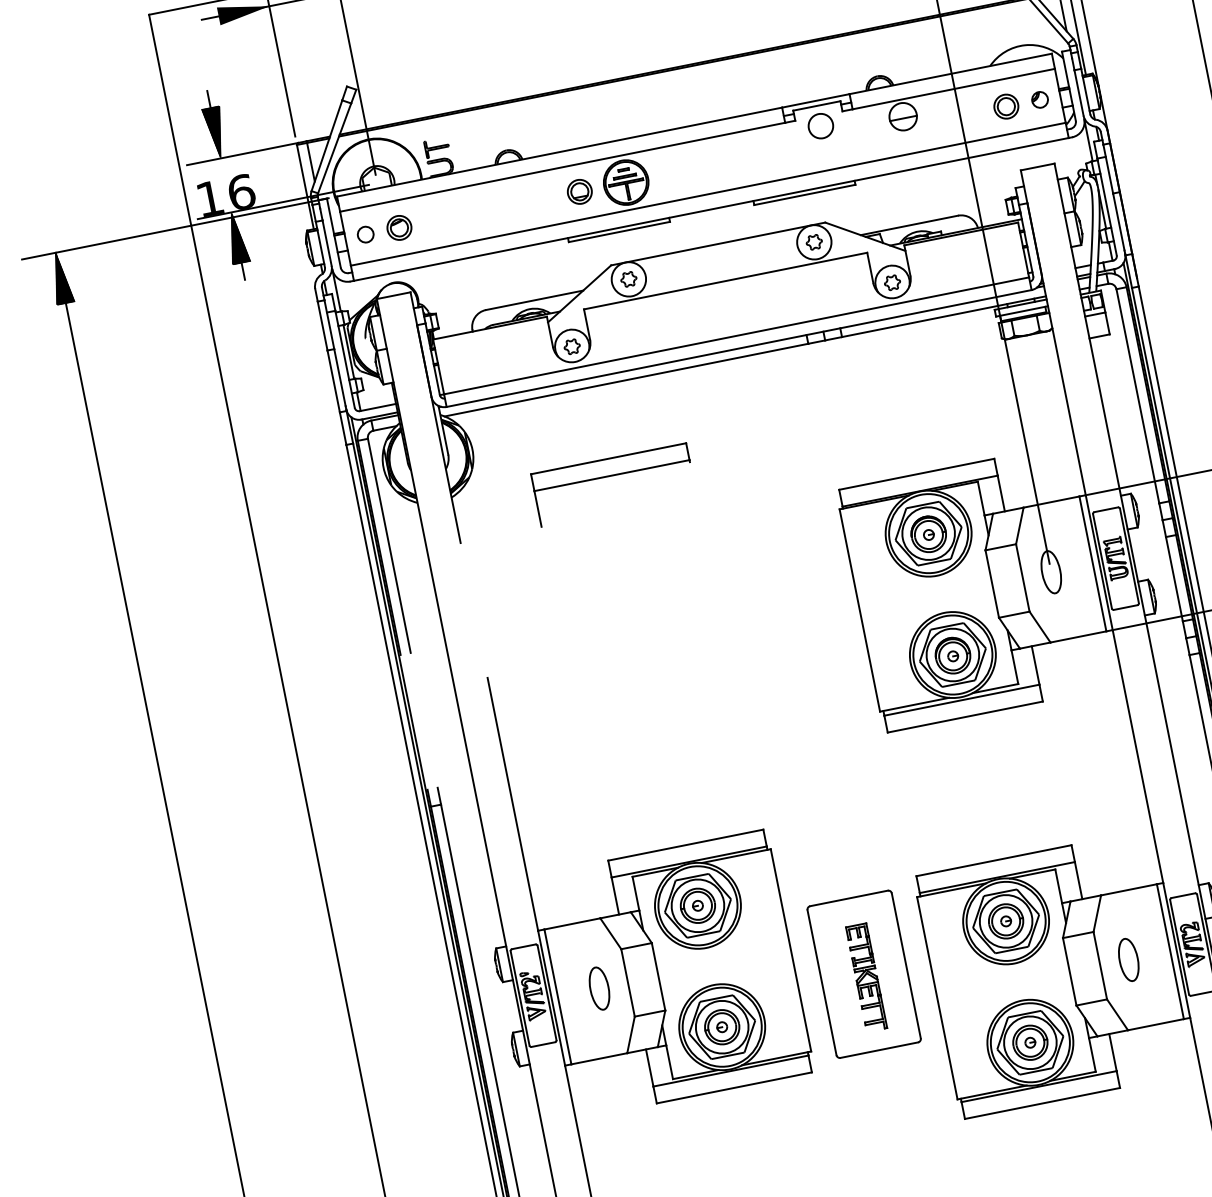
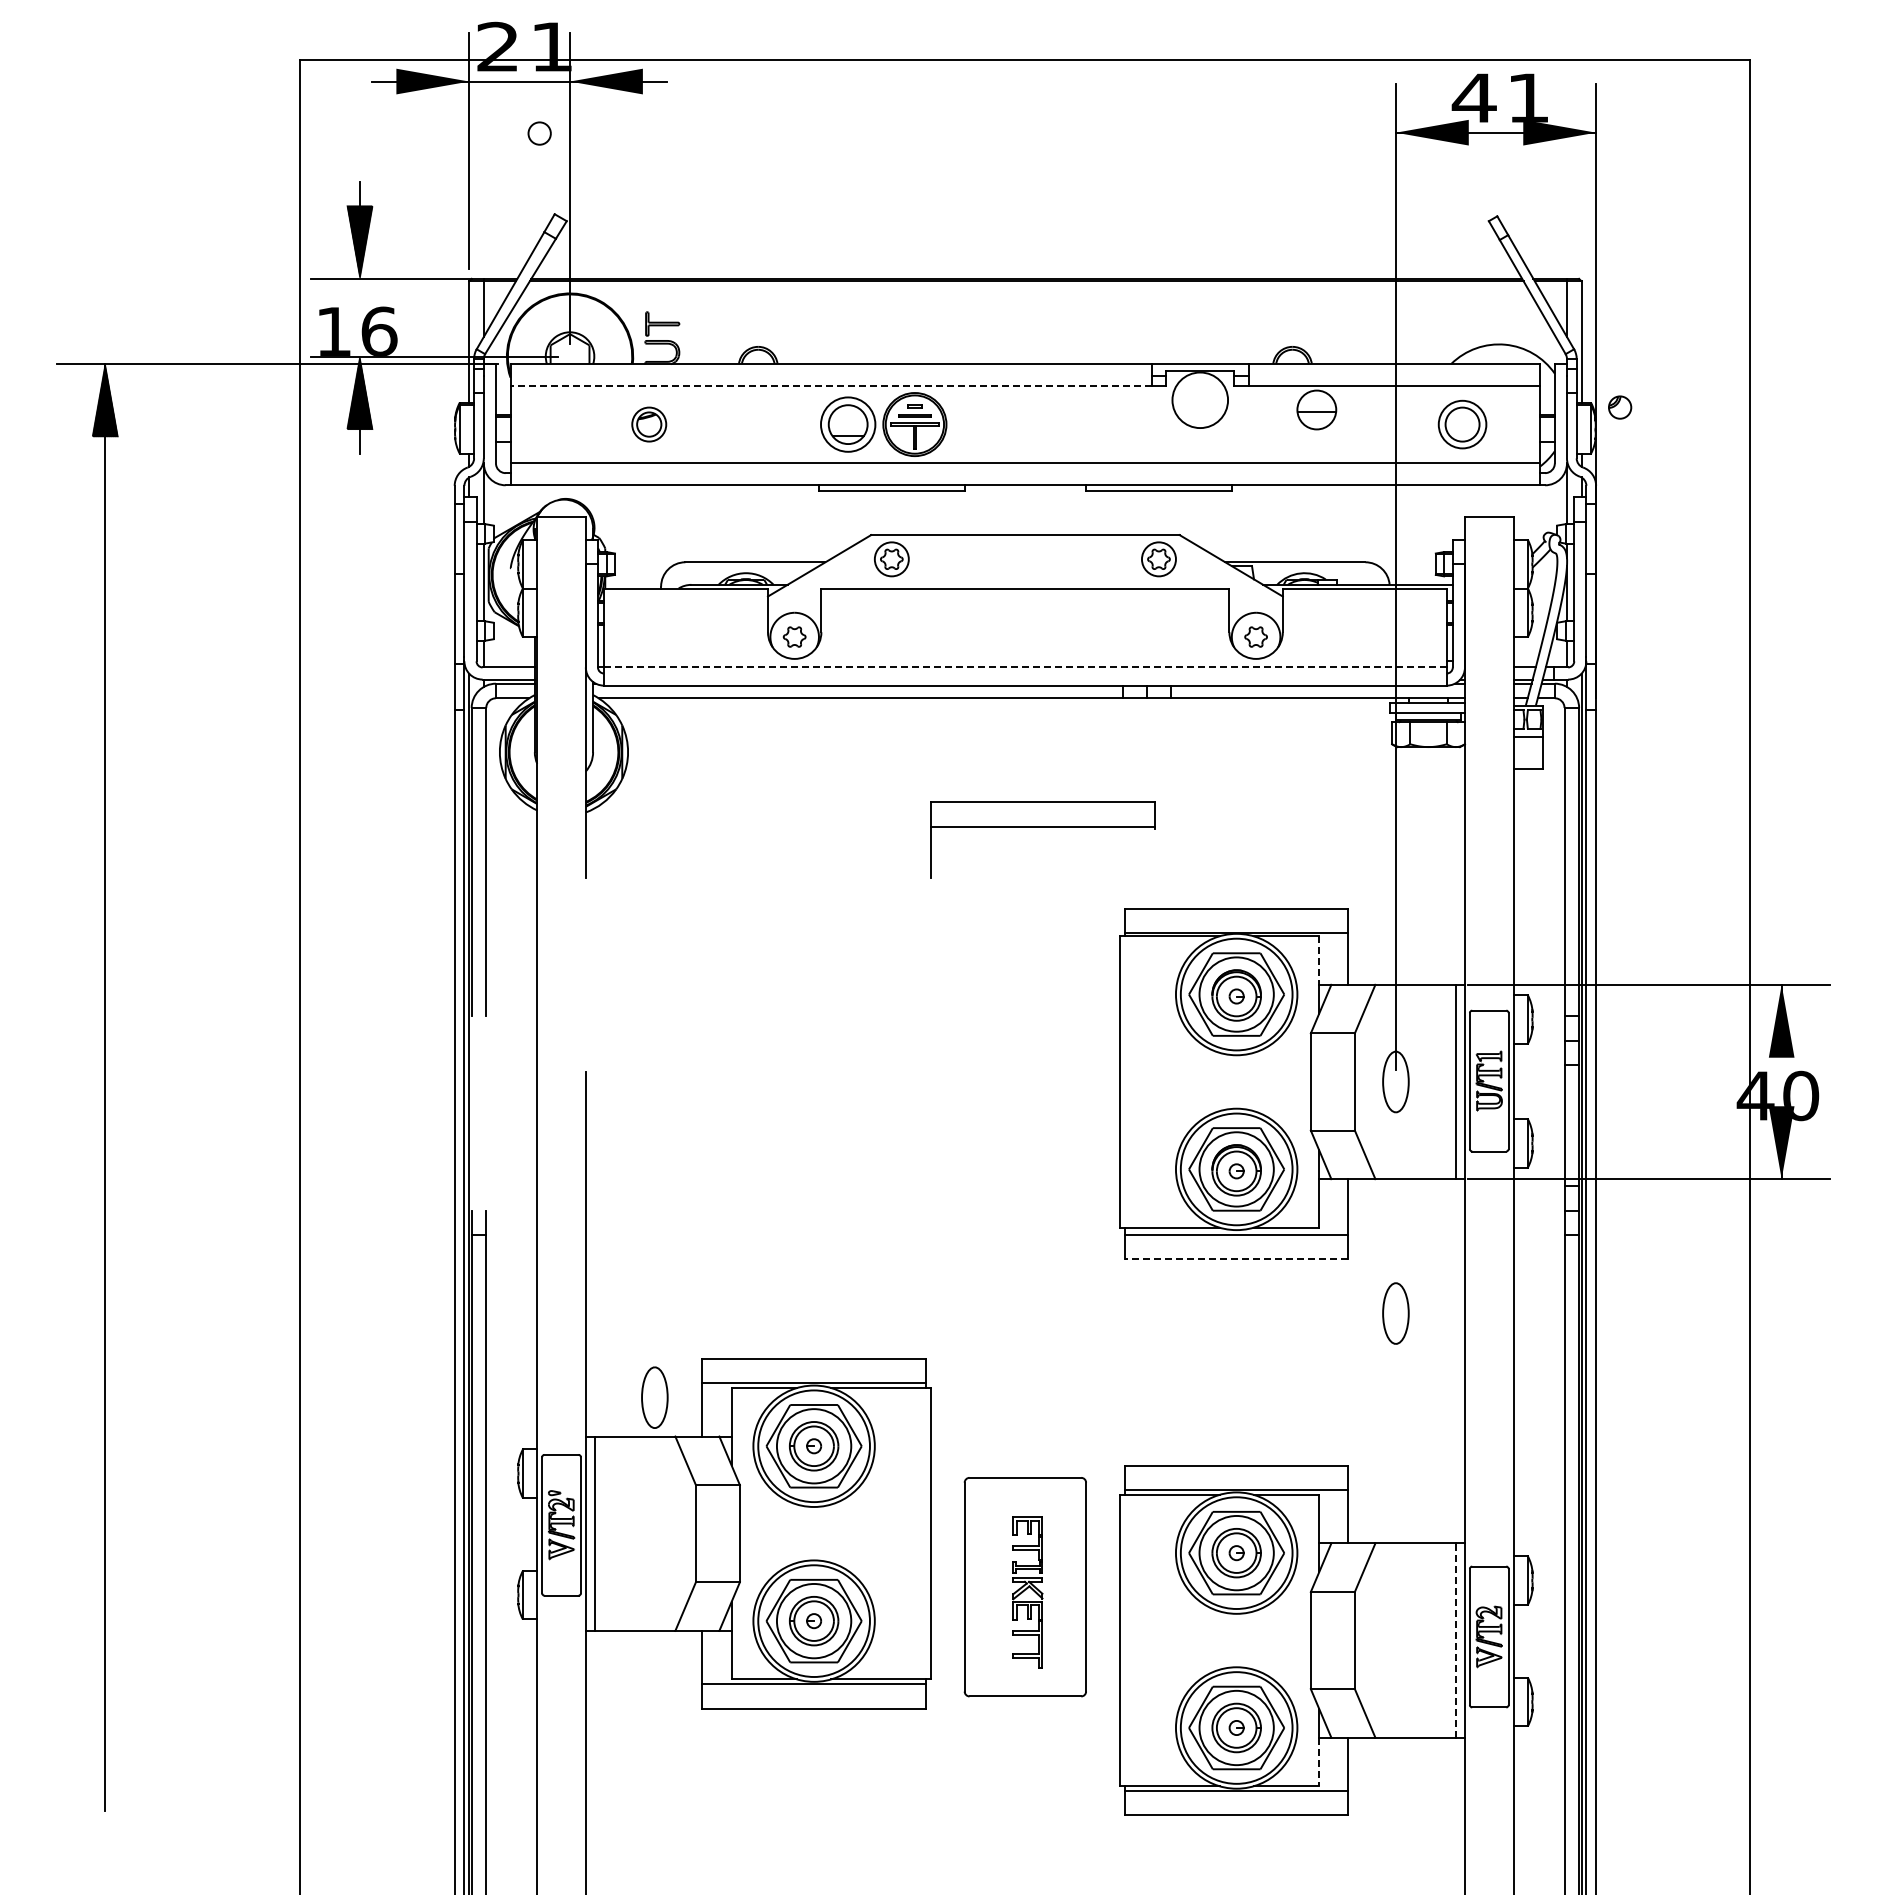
part: (1040, 99) -> (1620, 407), moved
part: (1006, 106) -> (1462, 424), size x1.4
circle: (820, 125) -> (1199, 399), size x1.6
line: (562, 167) -> (831, 385), solid -> dashed
part: (579, 191) -> (847, 424), size x1.6
part: (399, 227) -> (649, 424), moved
circle: (365, 234) -> (539, 133), moved
circle: (814, 242) -> (1158, 559), size x0.7
circle: (628, 279) -> (891, 559), size x0.7
line: (736, 335) -> (1025, 667), solid -> dashed
part: (611, 476) -> (1042, 827), moved
line: (981, 499) -> (1319, 961), solid -> dashed
line: (965, 716) -> (1236, 1258), solid -> dashed
line: (1170, 951) -> (1455, 1640), solid -> dashed
part: (1128, 960) -> (1395, 1313), moved
part: (599, 988) -> (654, 1397), moved
line: (1092, 1055) -> (1319, 1762), solid -> dashed

